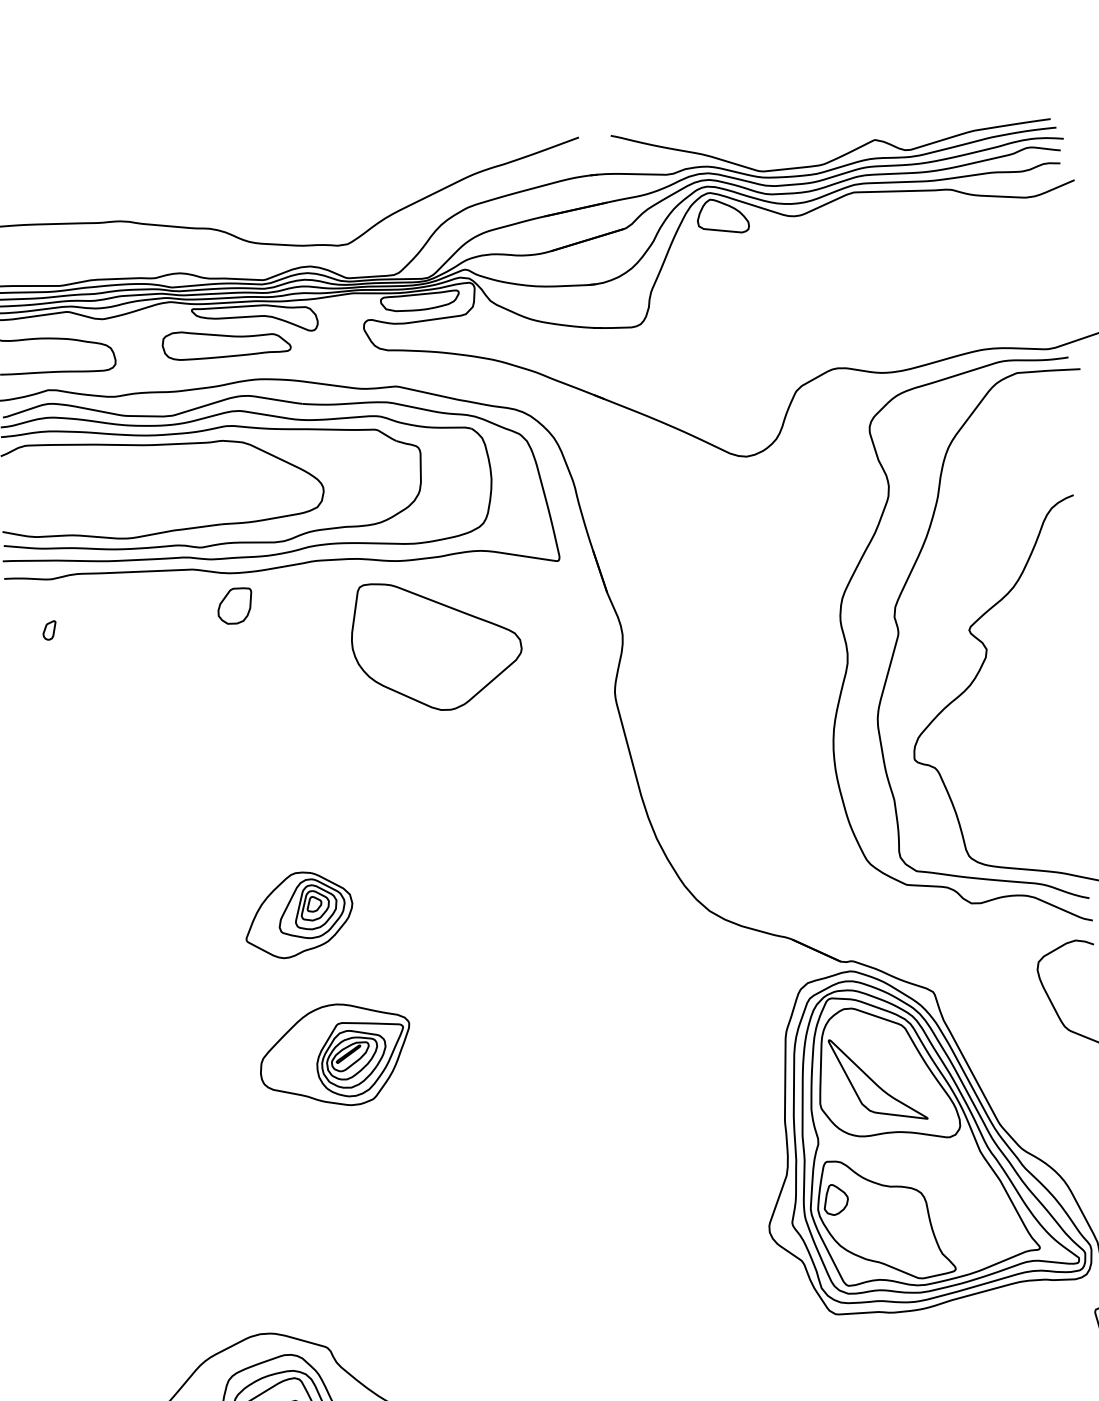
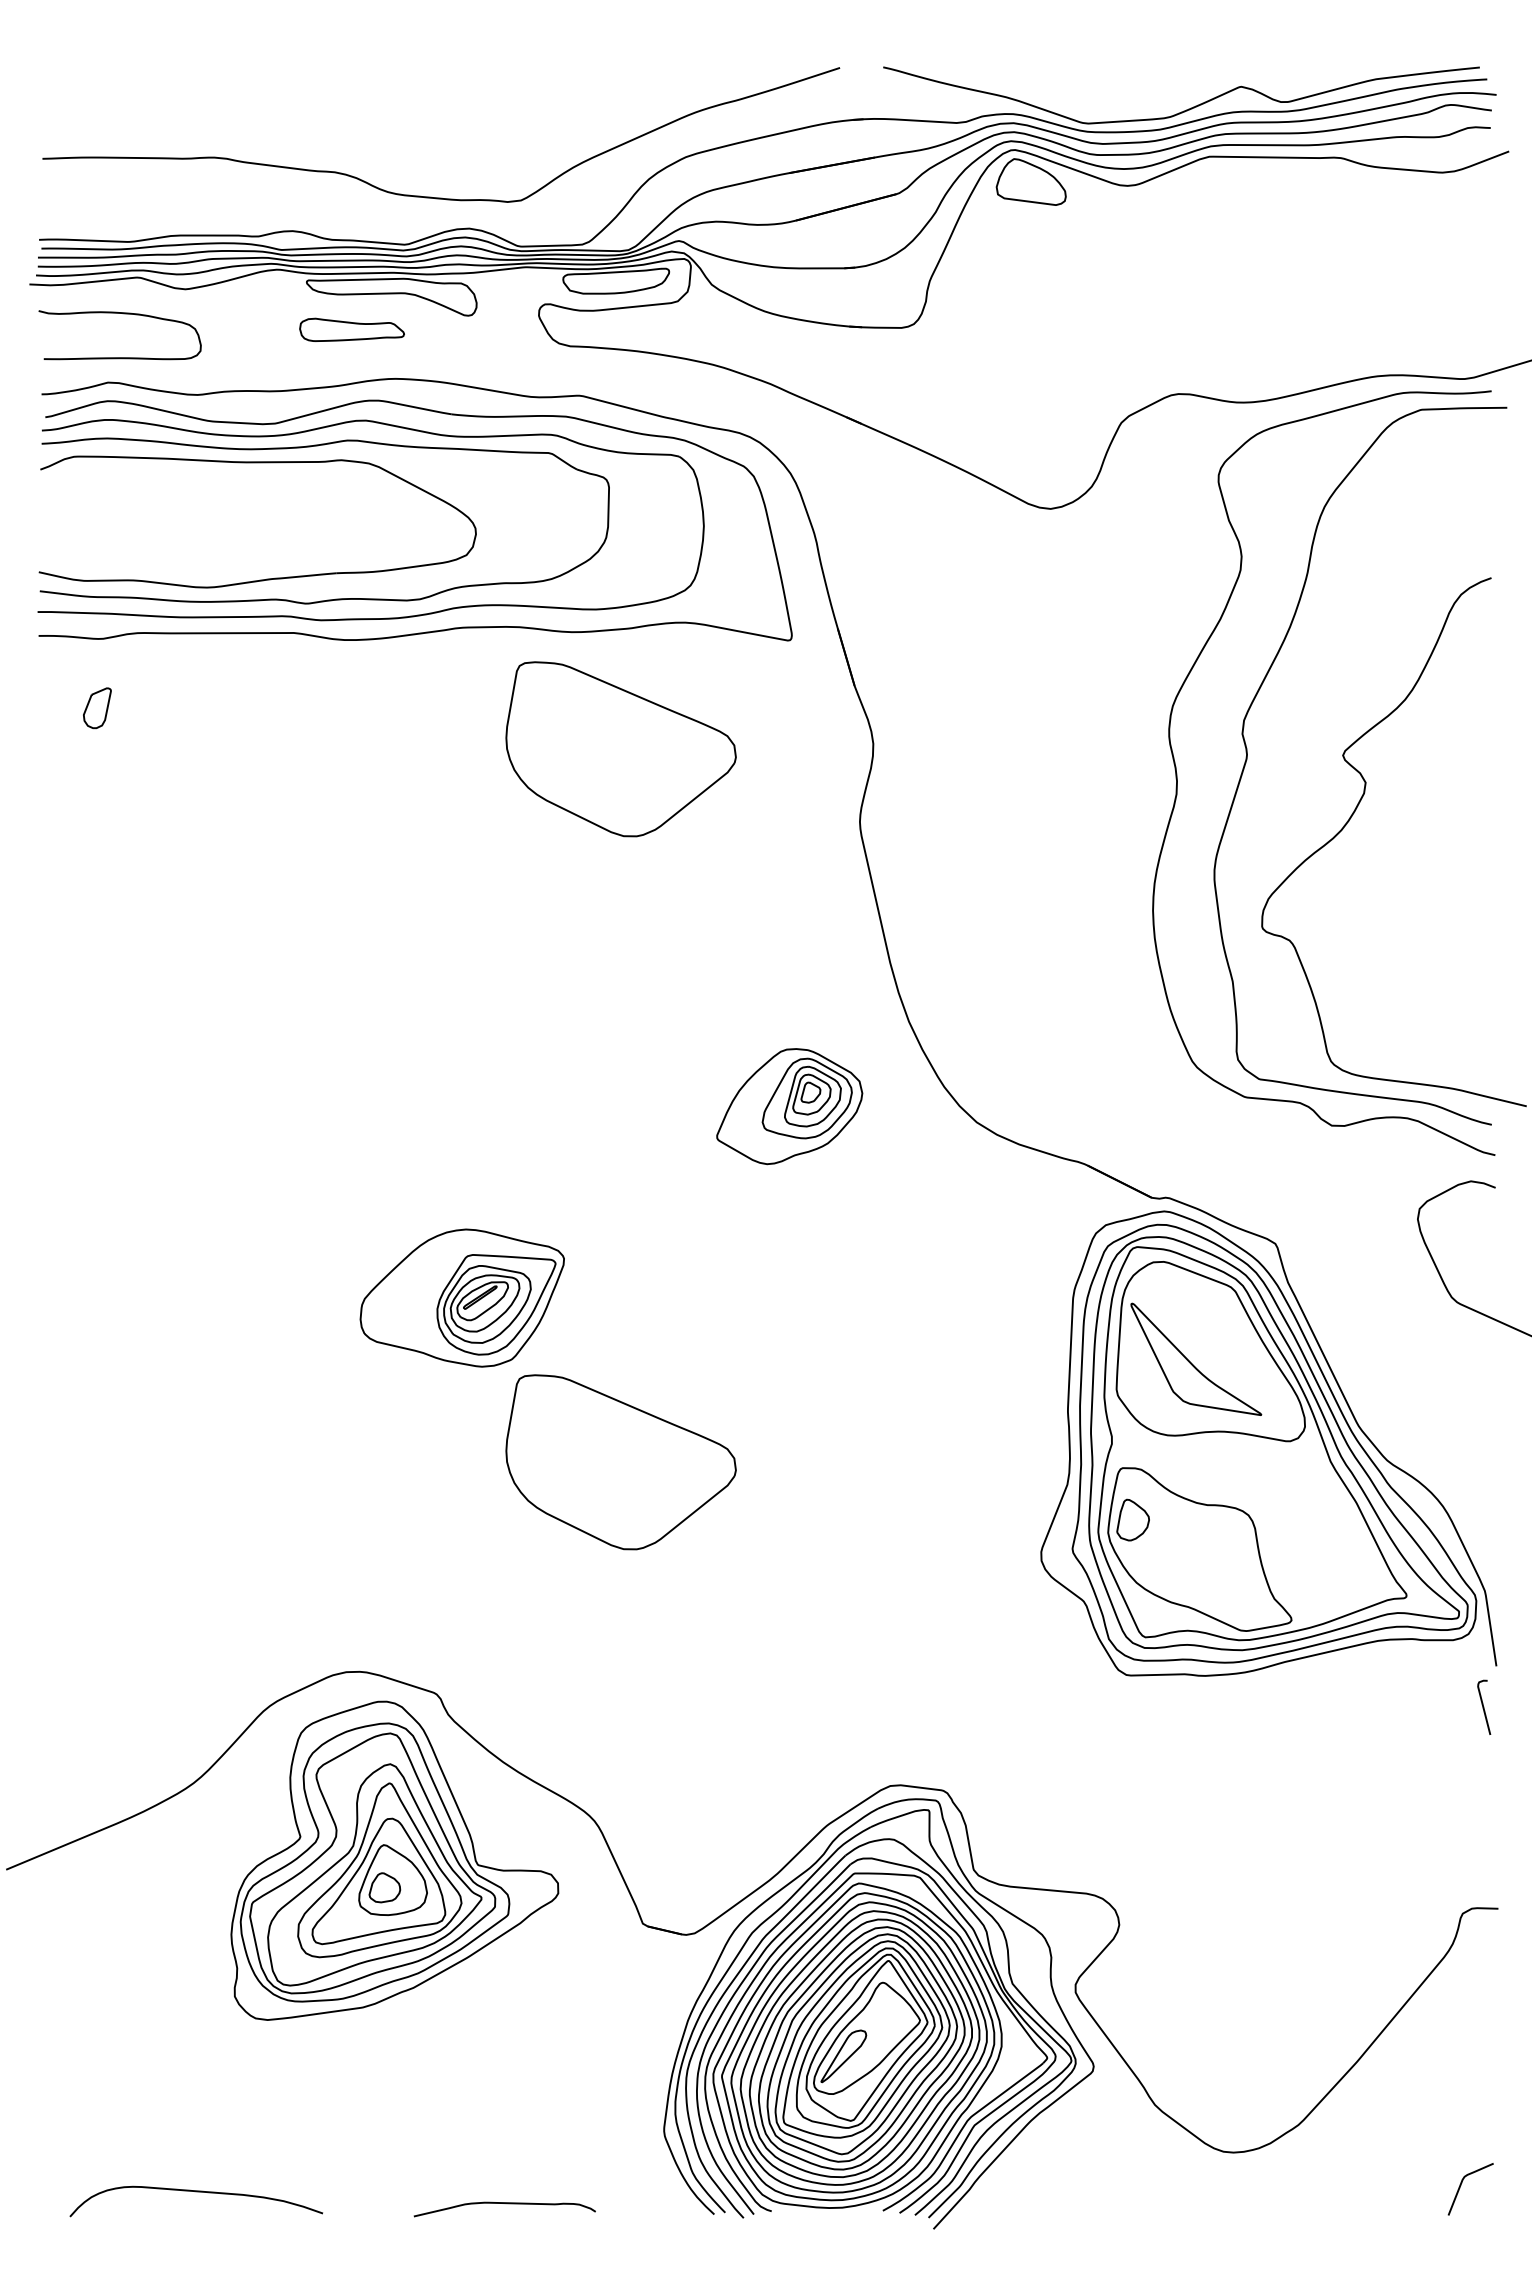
part: (226, 344) -> (351, 329), size x0.6
part: (234, 605) -> (349, 684), removed
part: (49, 630) -> (97, 707), size x1.6
part: (299, 915) -> (789, 1106), moved
part: (456, 1171) -> (620, 1462), added

